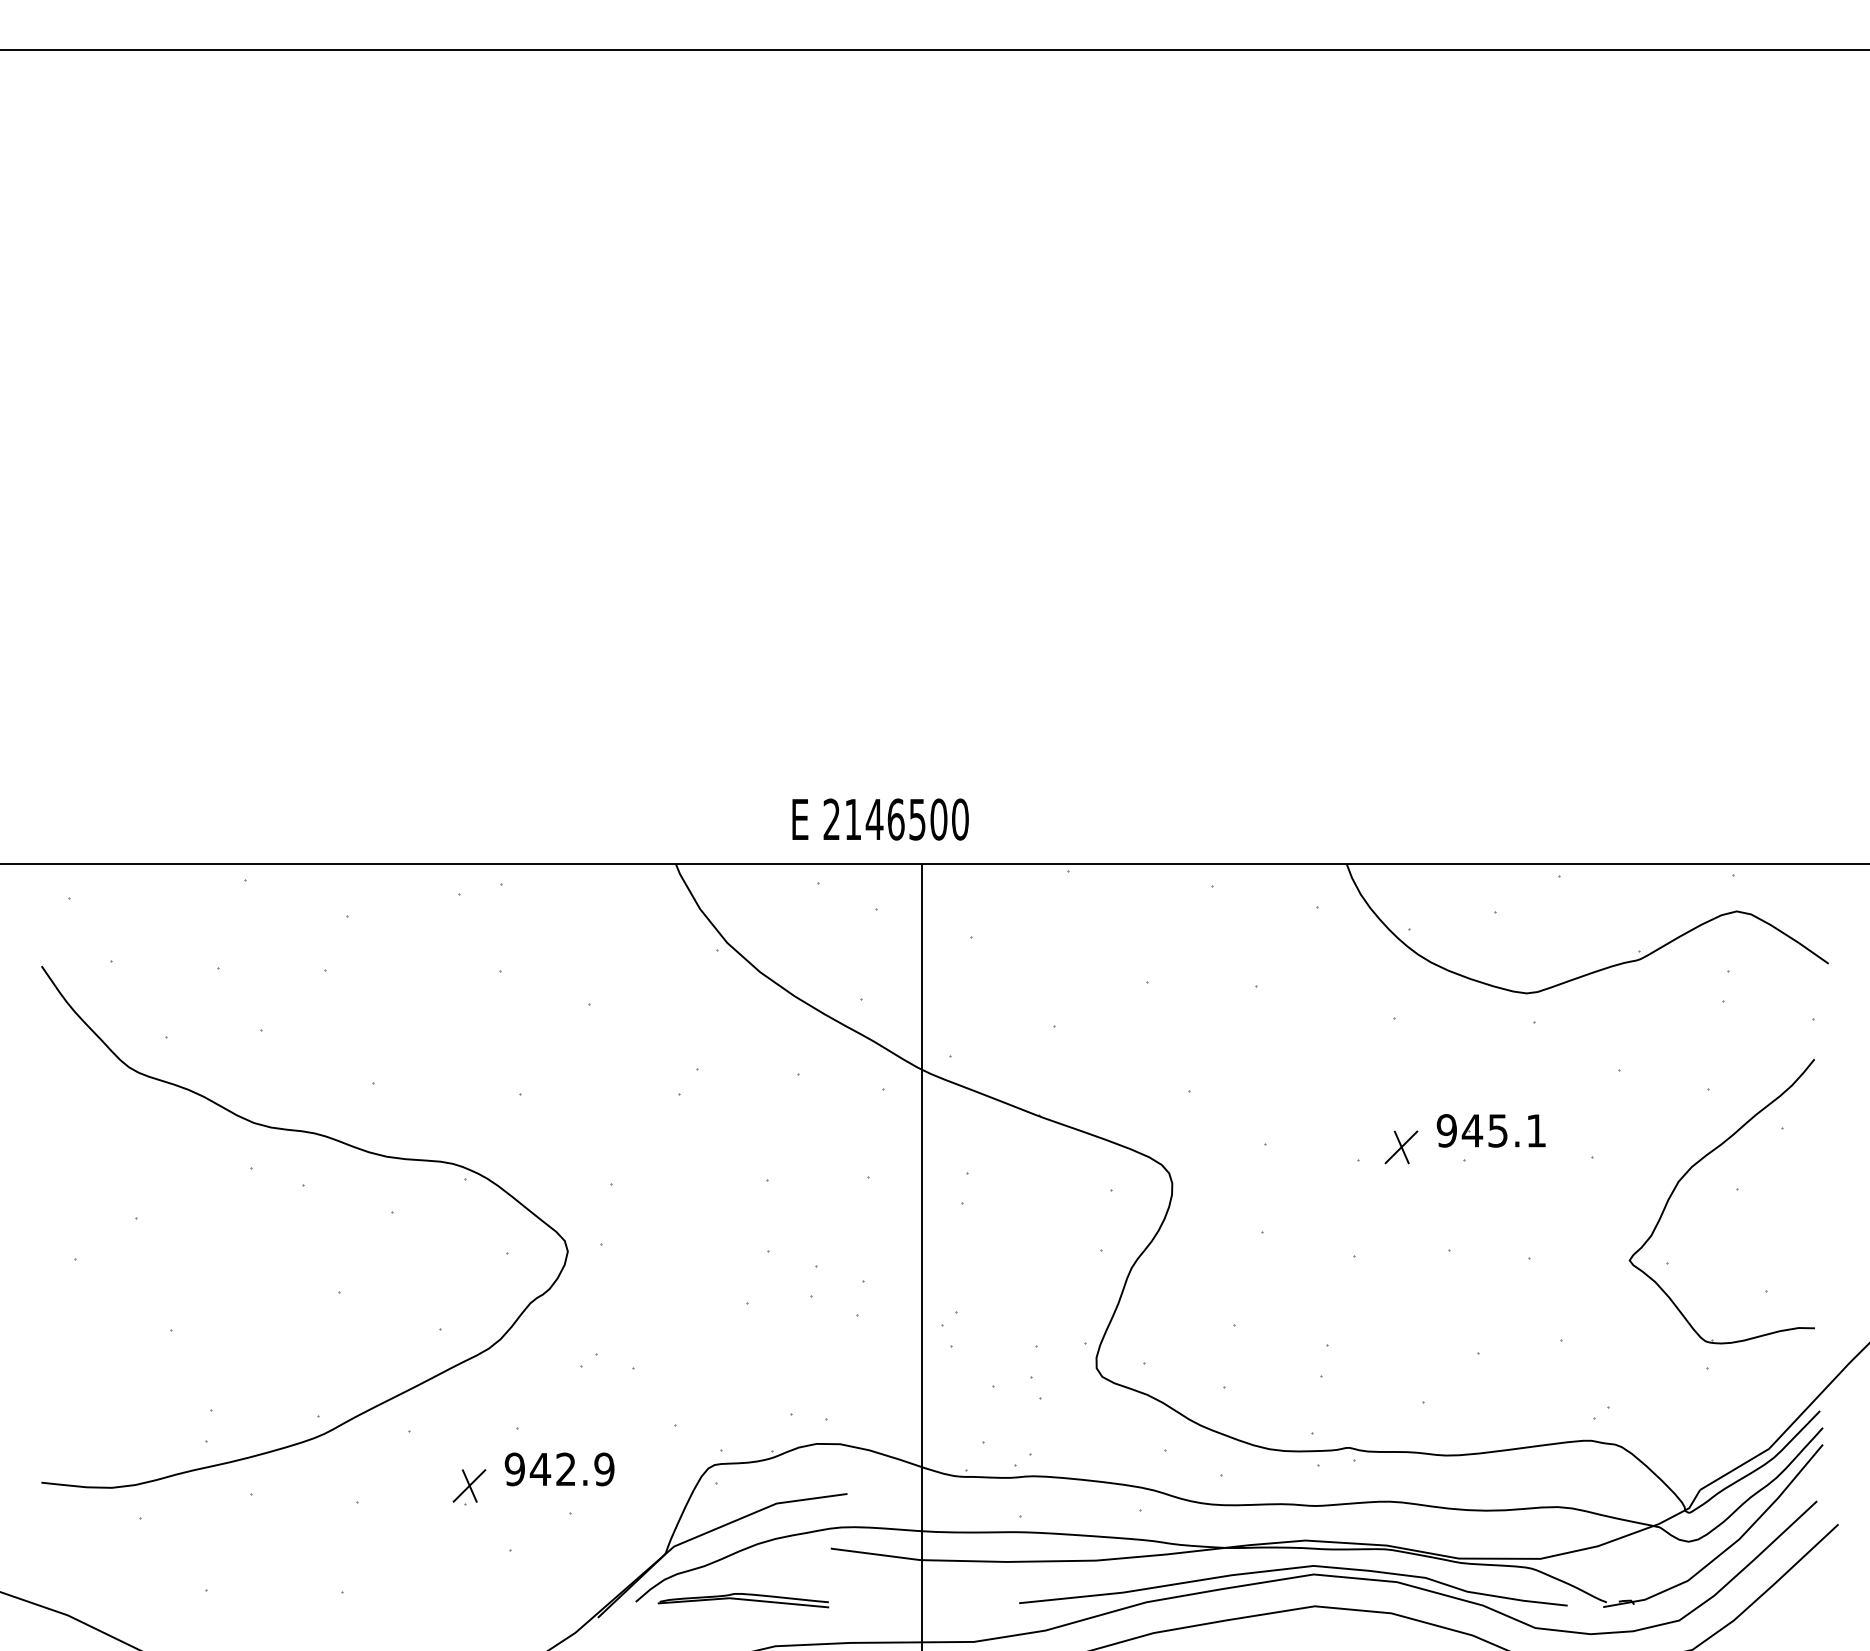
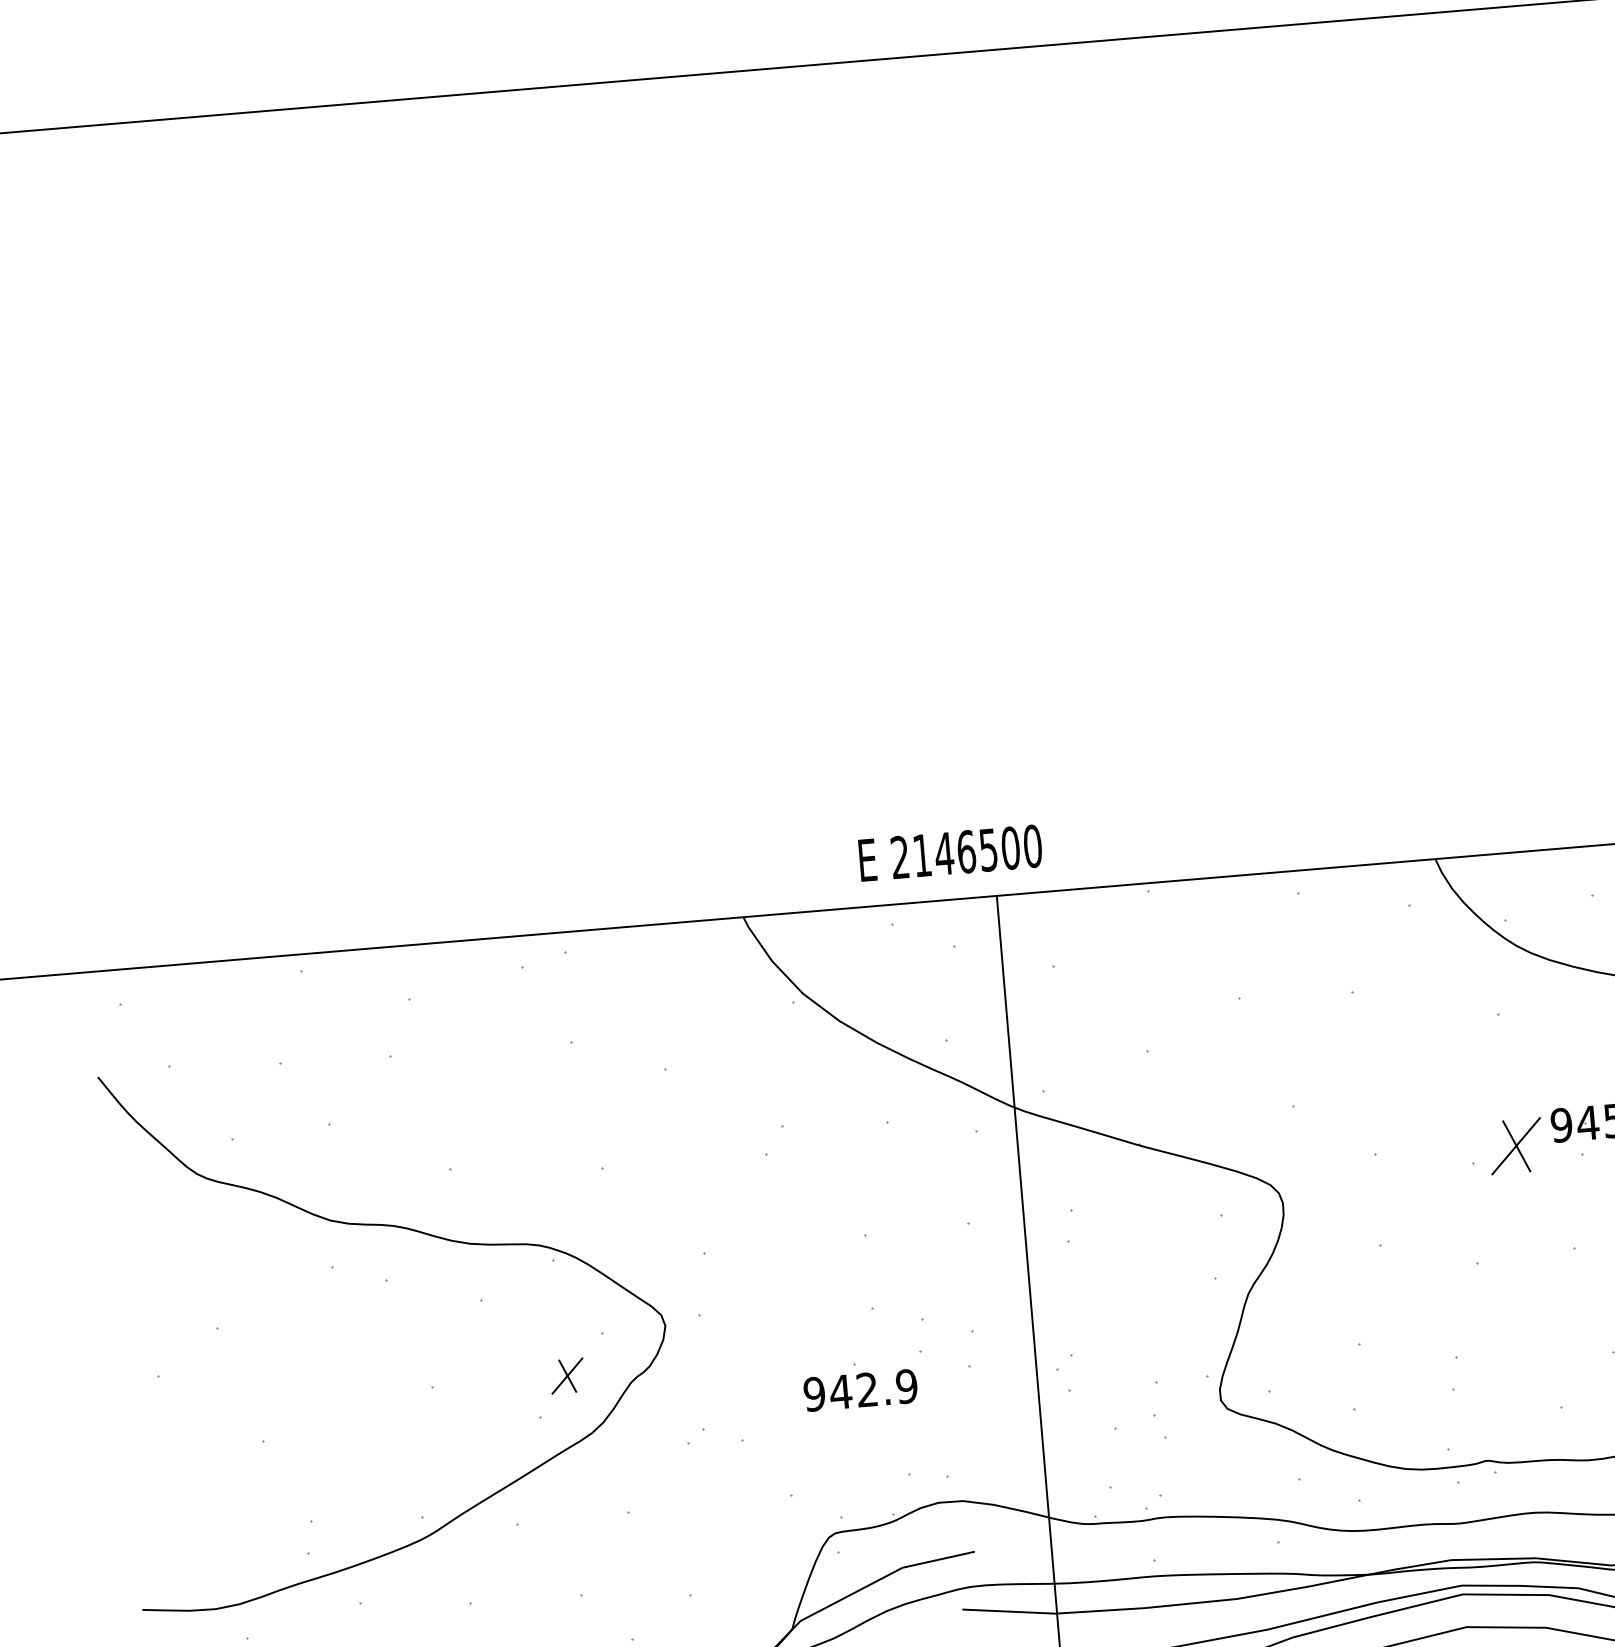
part: (1401, 1147) -> (1516, 1146), size x1.6
text: (559, 1469) -> (860, 1390), moved
part: (469, 1485) -> (567, 1375), moved

